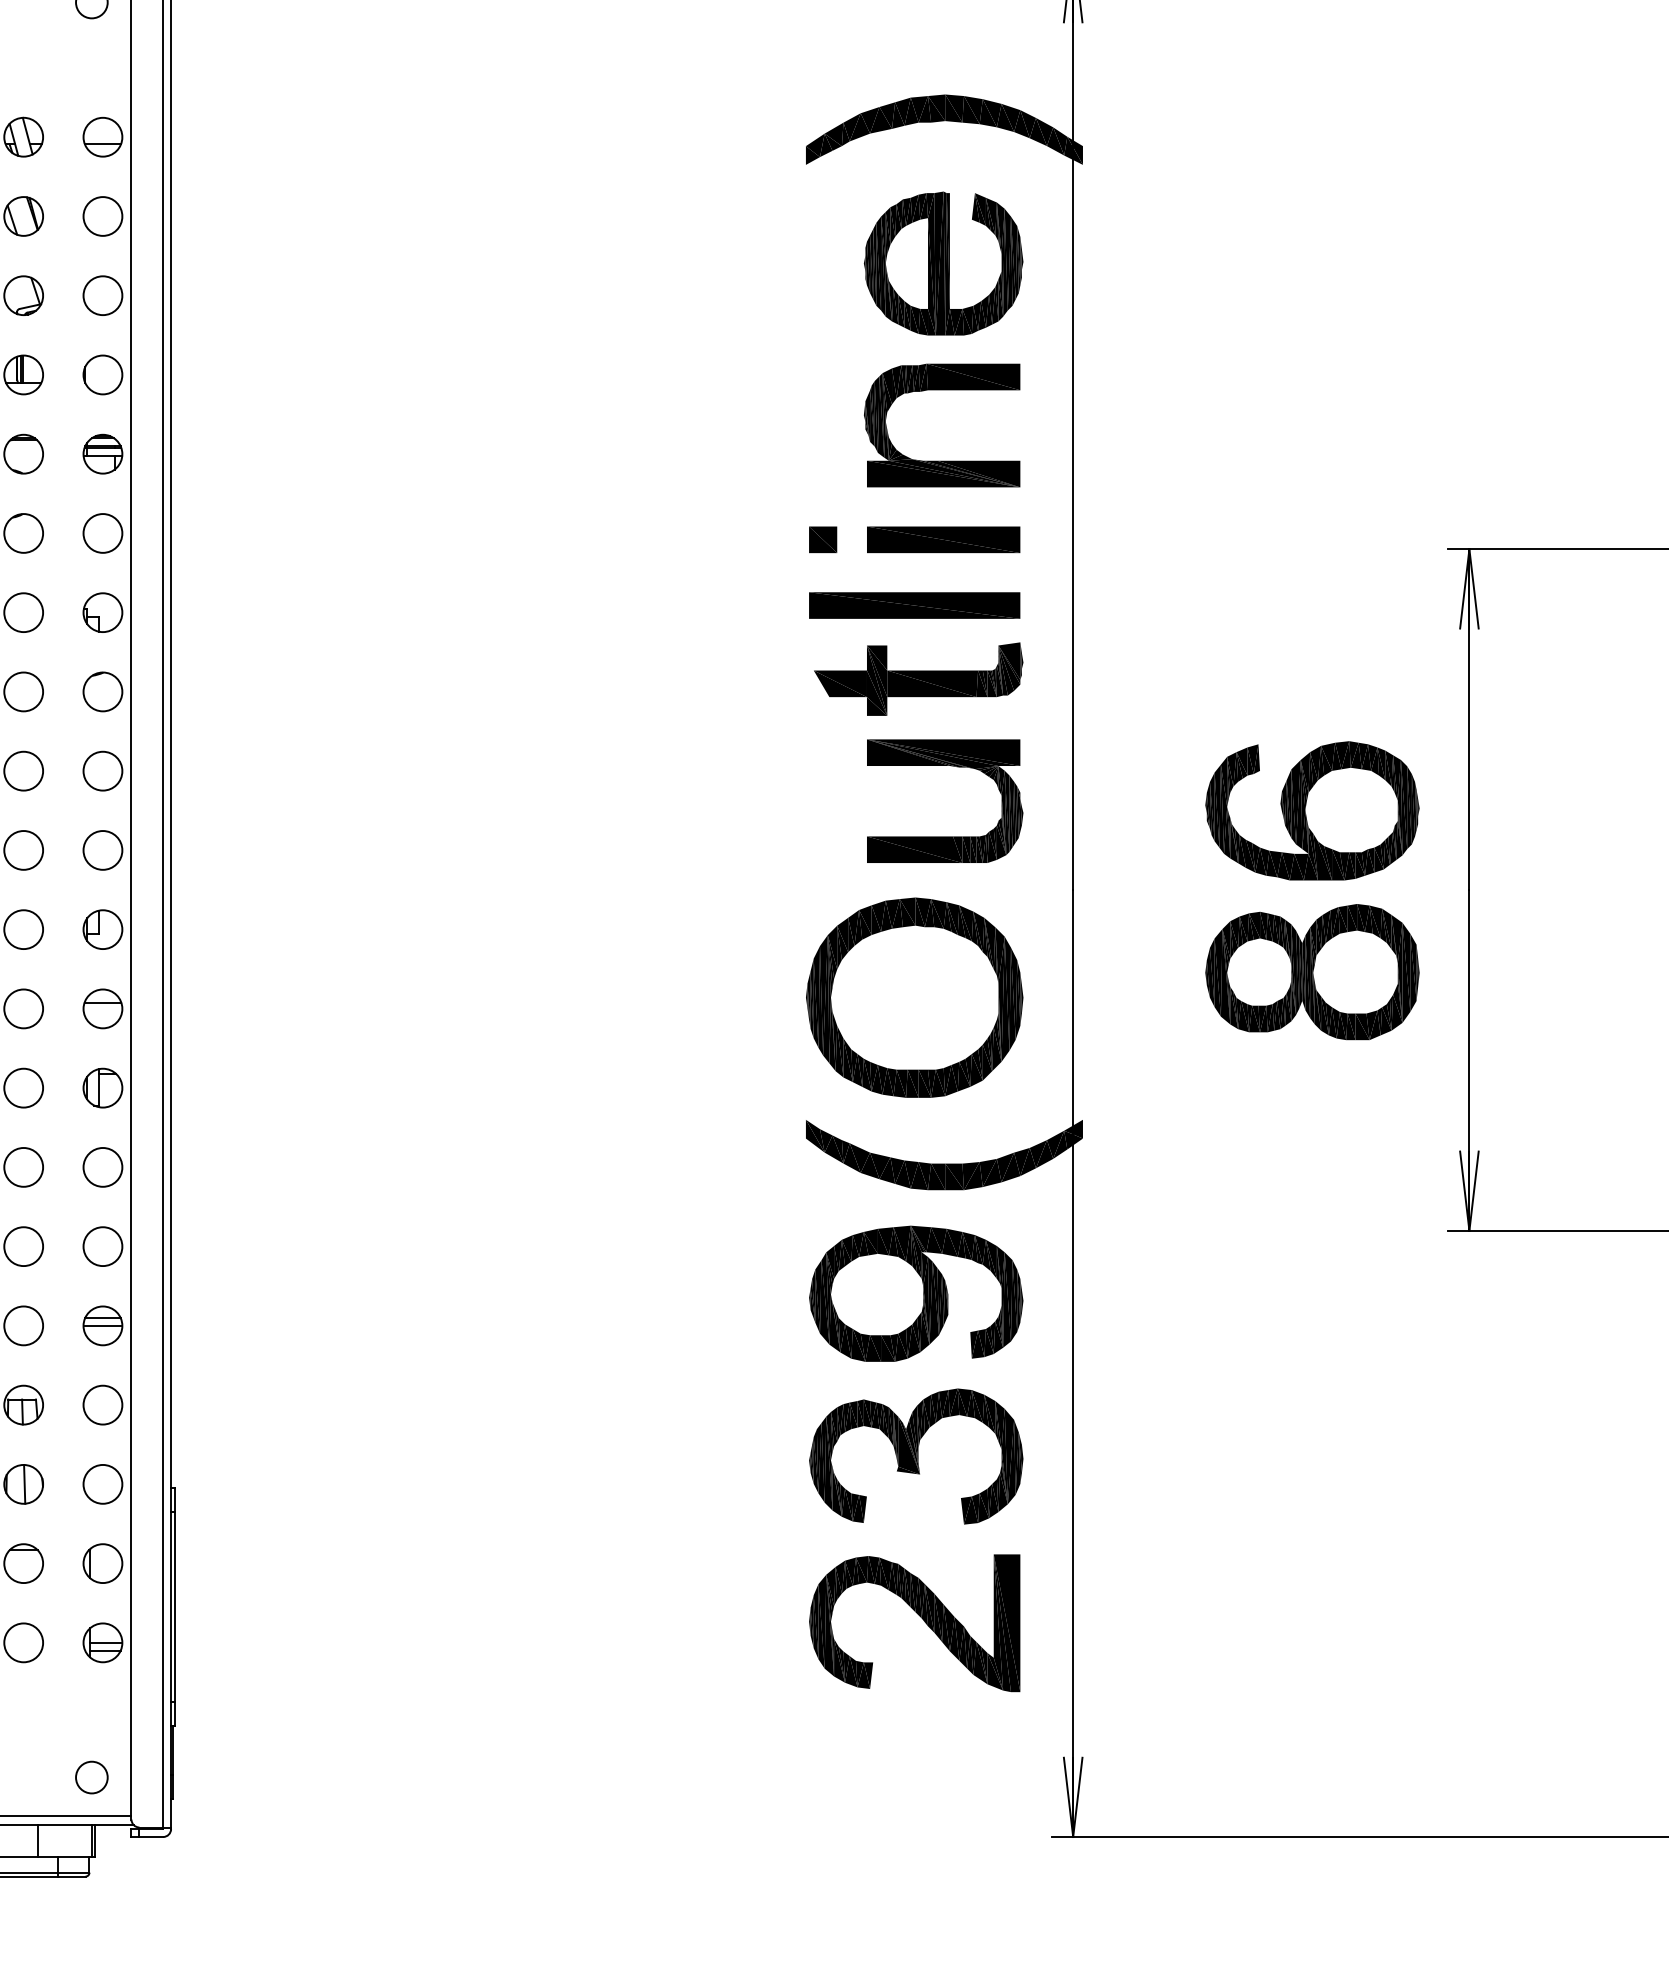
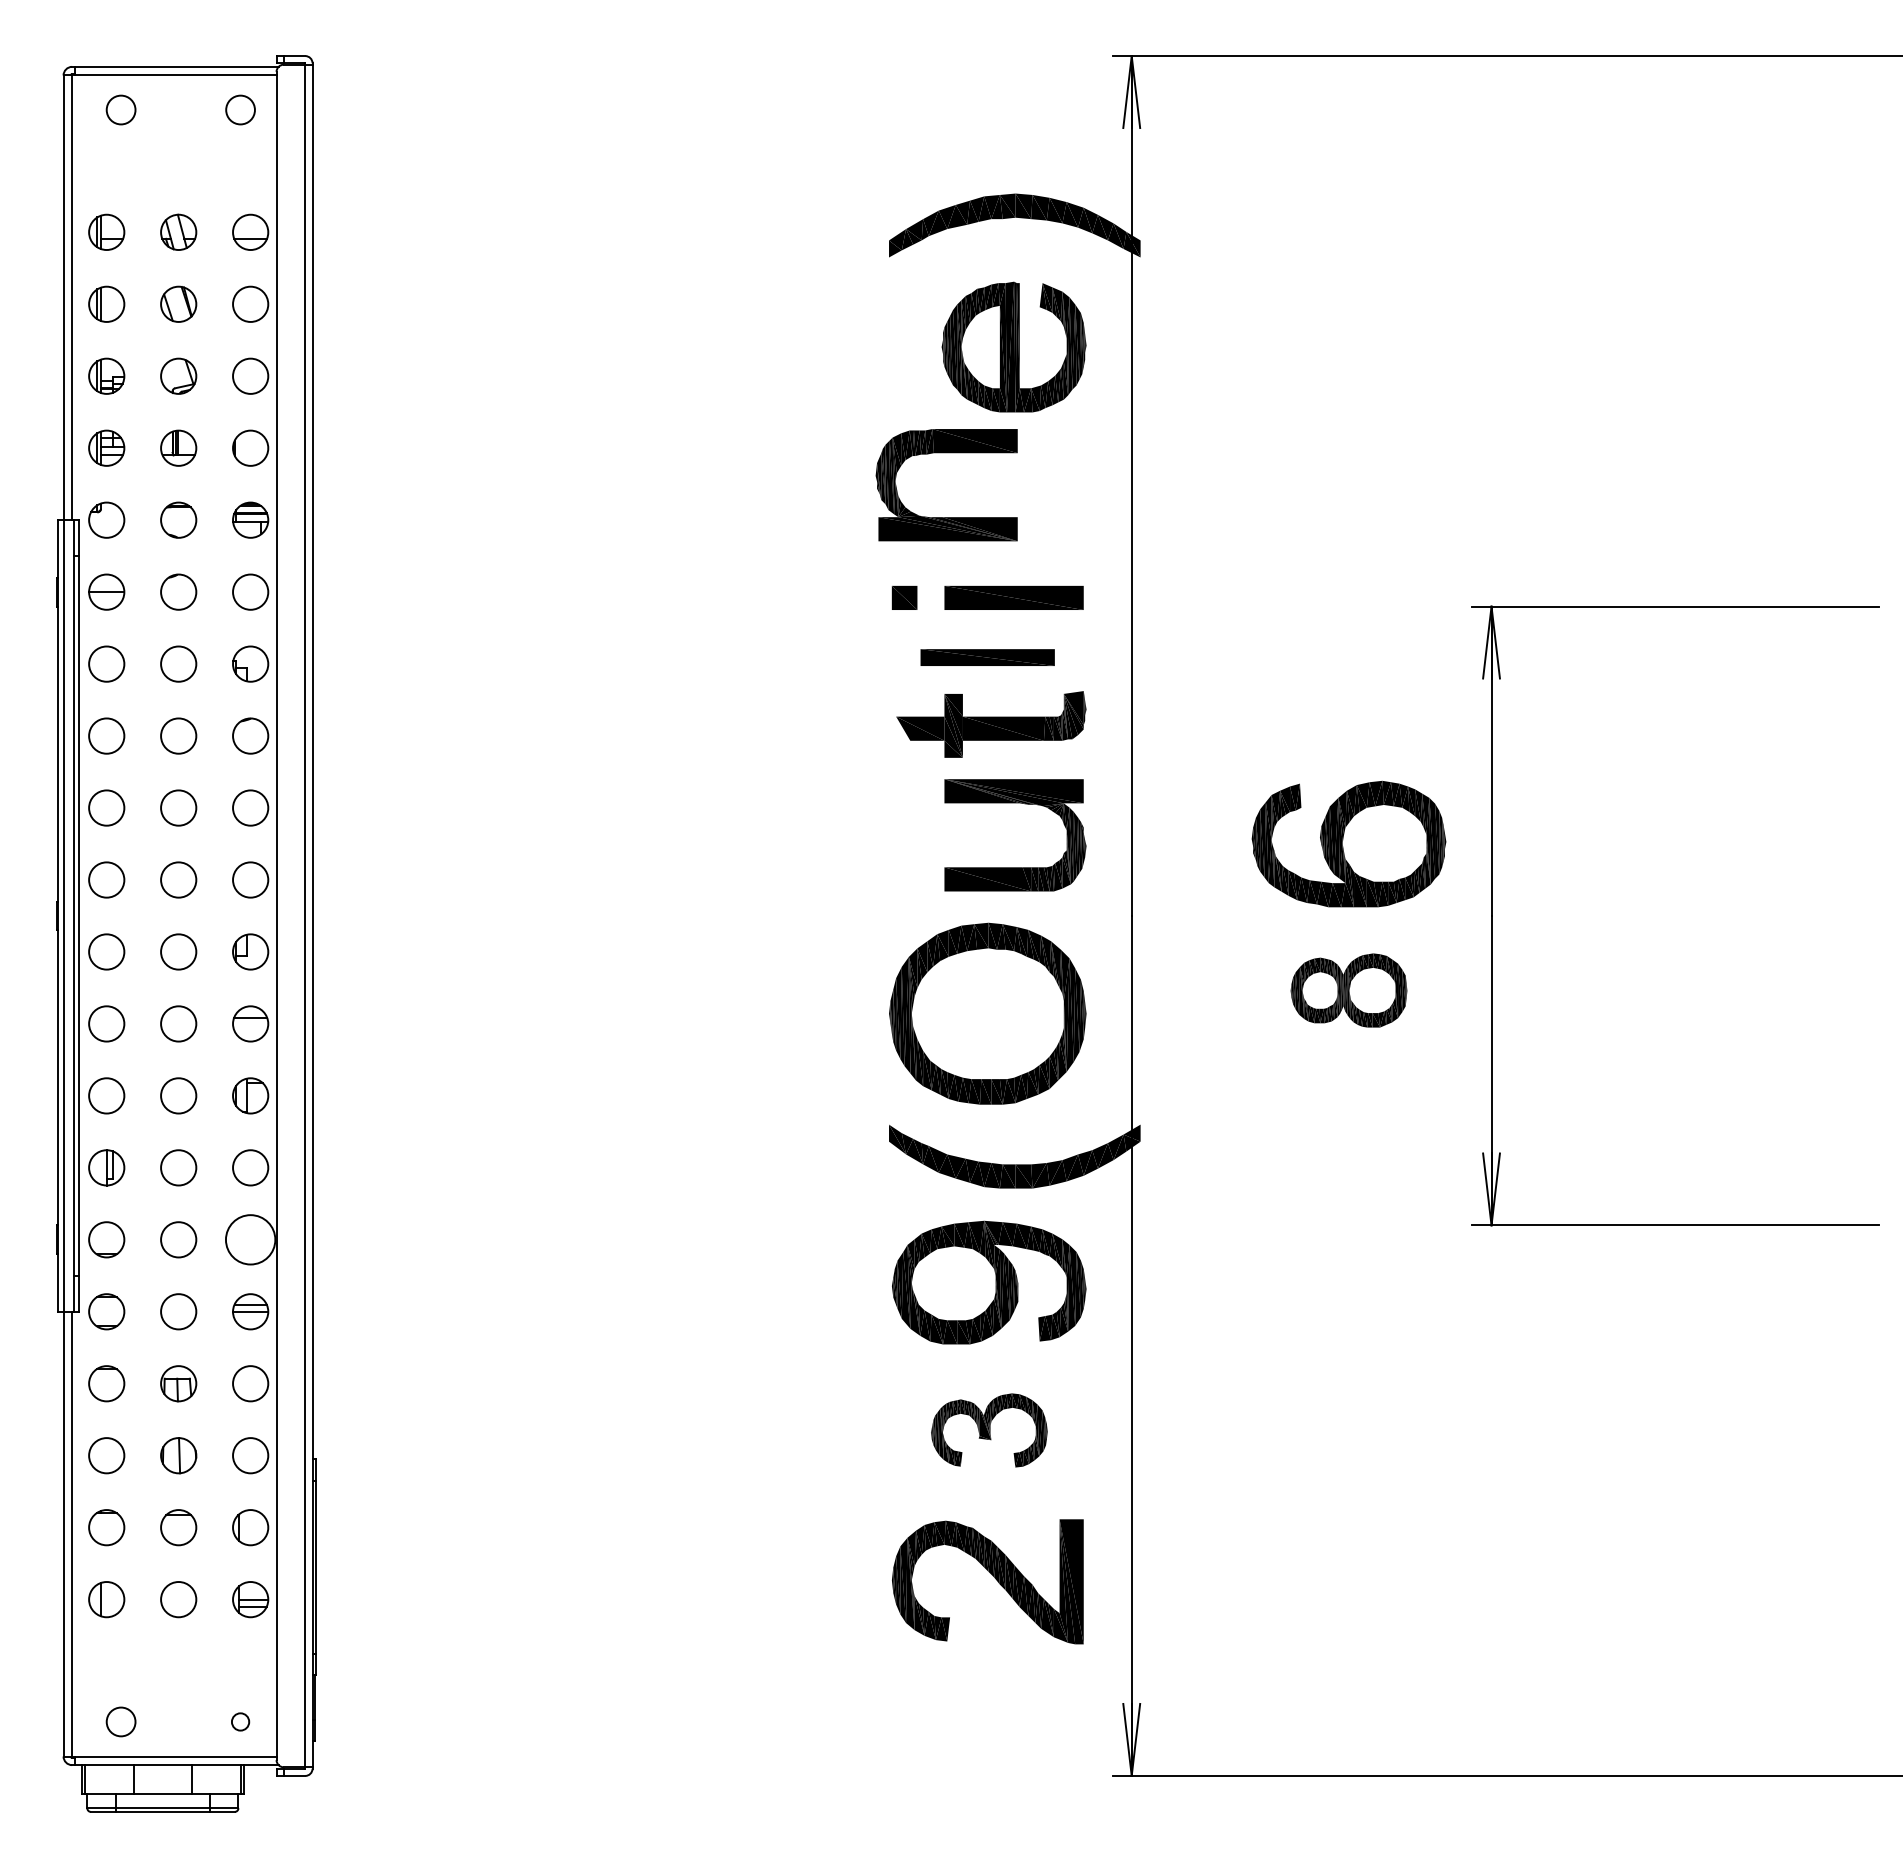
part: (941, 390) -> (946, 453), moved
part: (914, 605) -> (987, 657), size x0.7
part: (1311, 972) -> (1348, 990), size x0.6
circle: (102, 1246) -> (250, 1239), size x1.4
part: (916, 1456) -> (989, 1430), size x0.6
circle: (91, 1777) -> (240, 1721), size x0.6

